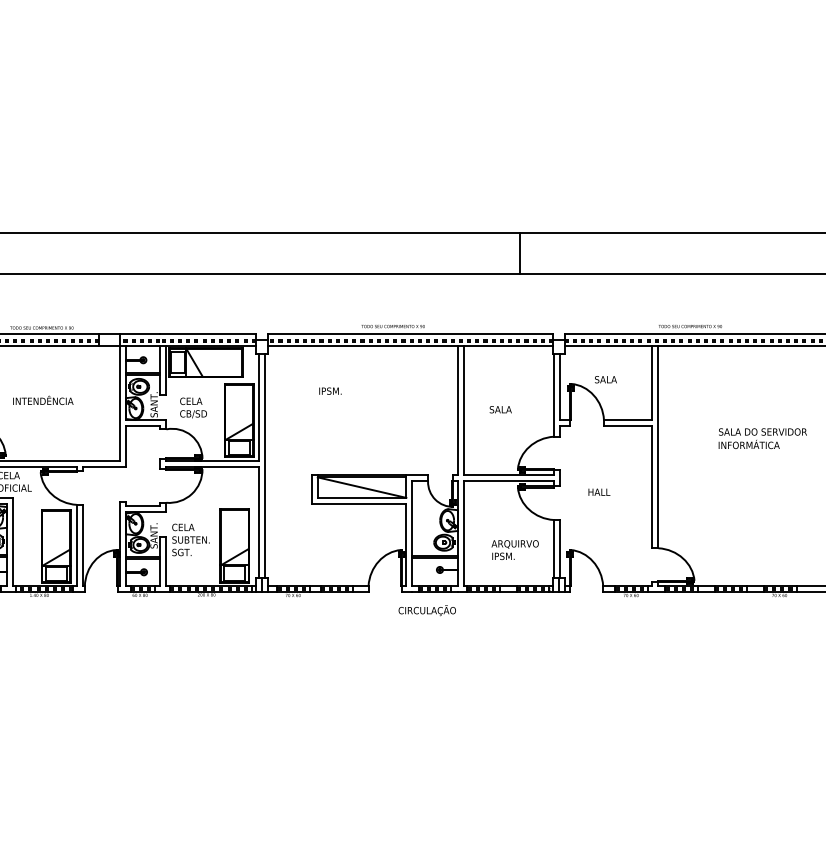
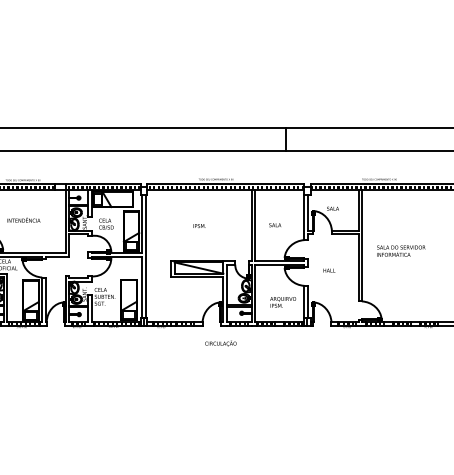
text: (330, 390) -> (199, 225), moved
text: (763, 437) -> (401, 250), moved
text: (426, 610) -> (220, 343), moved

